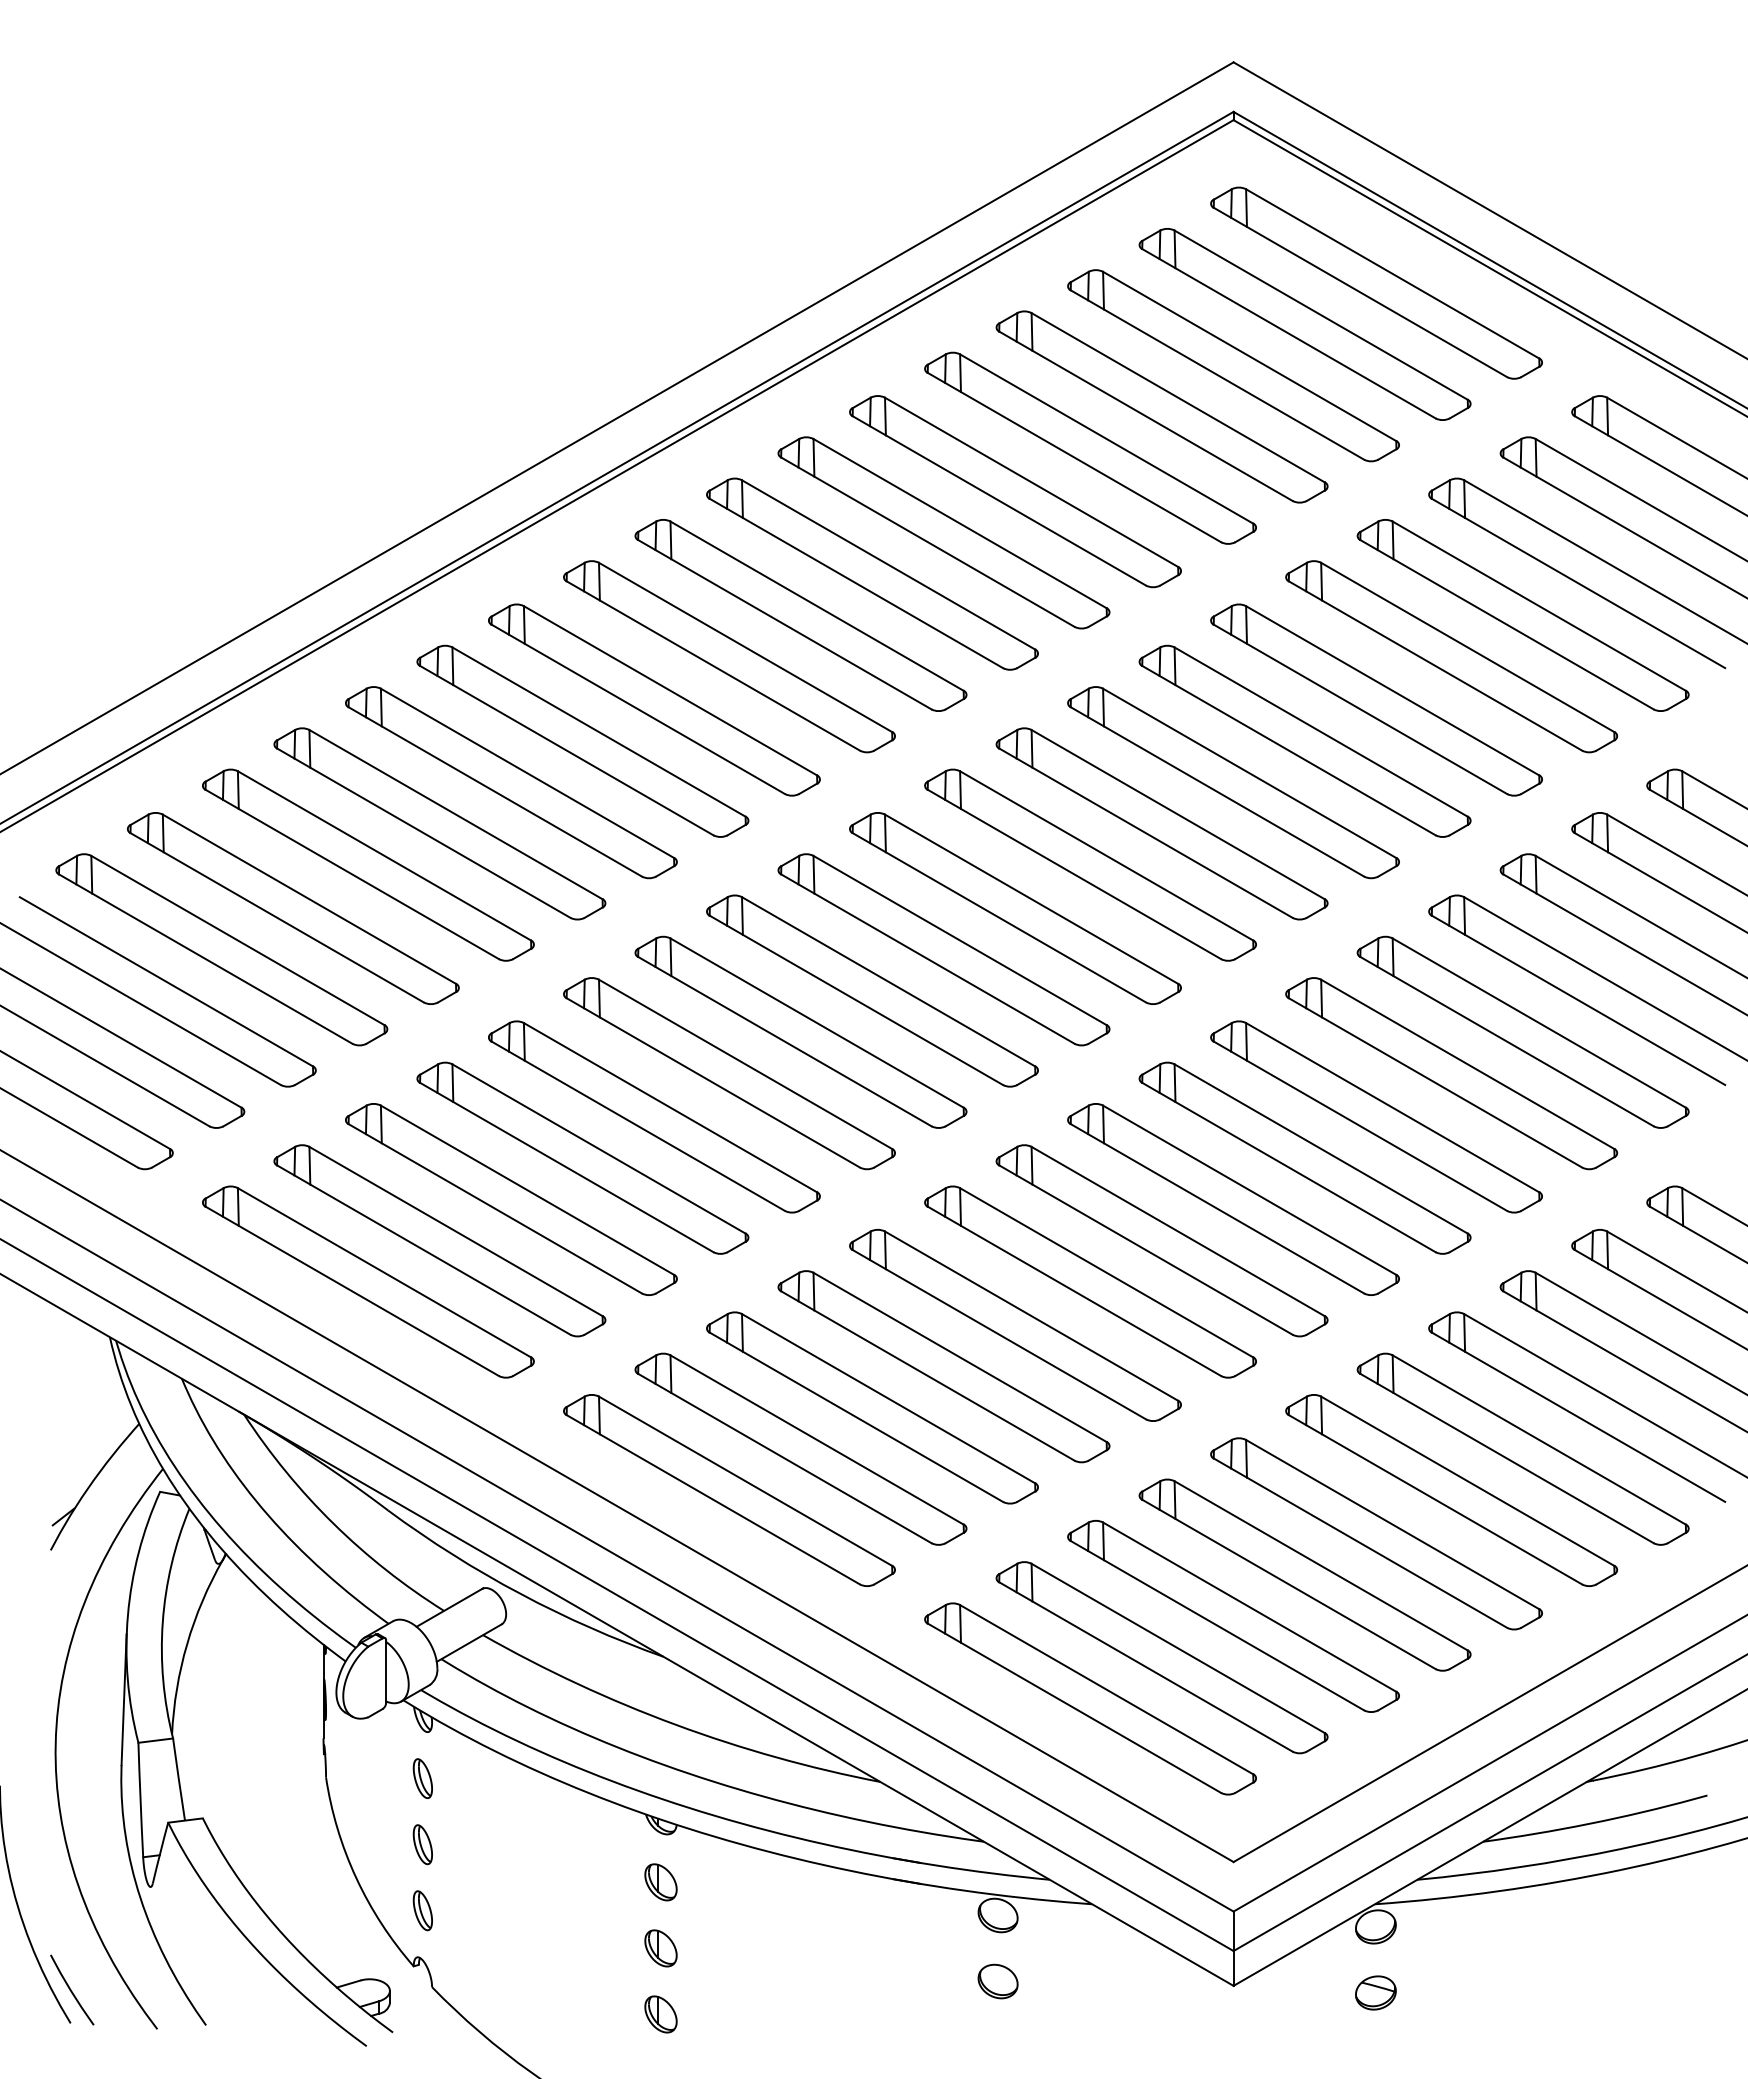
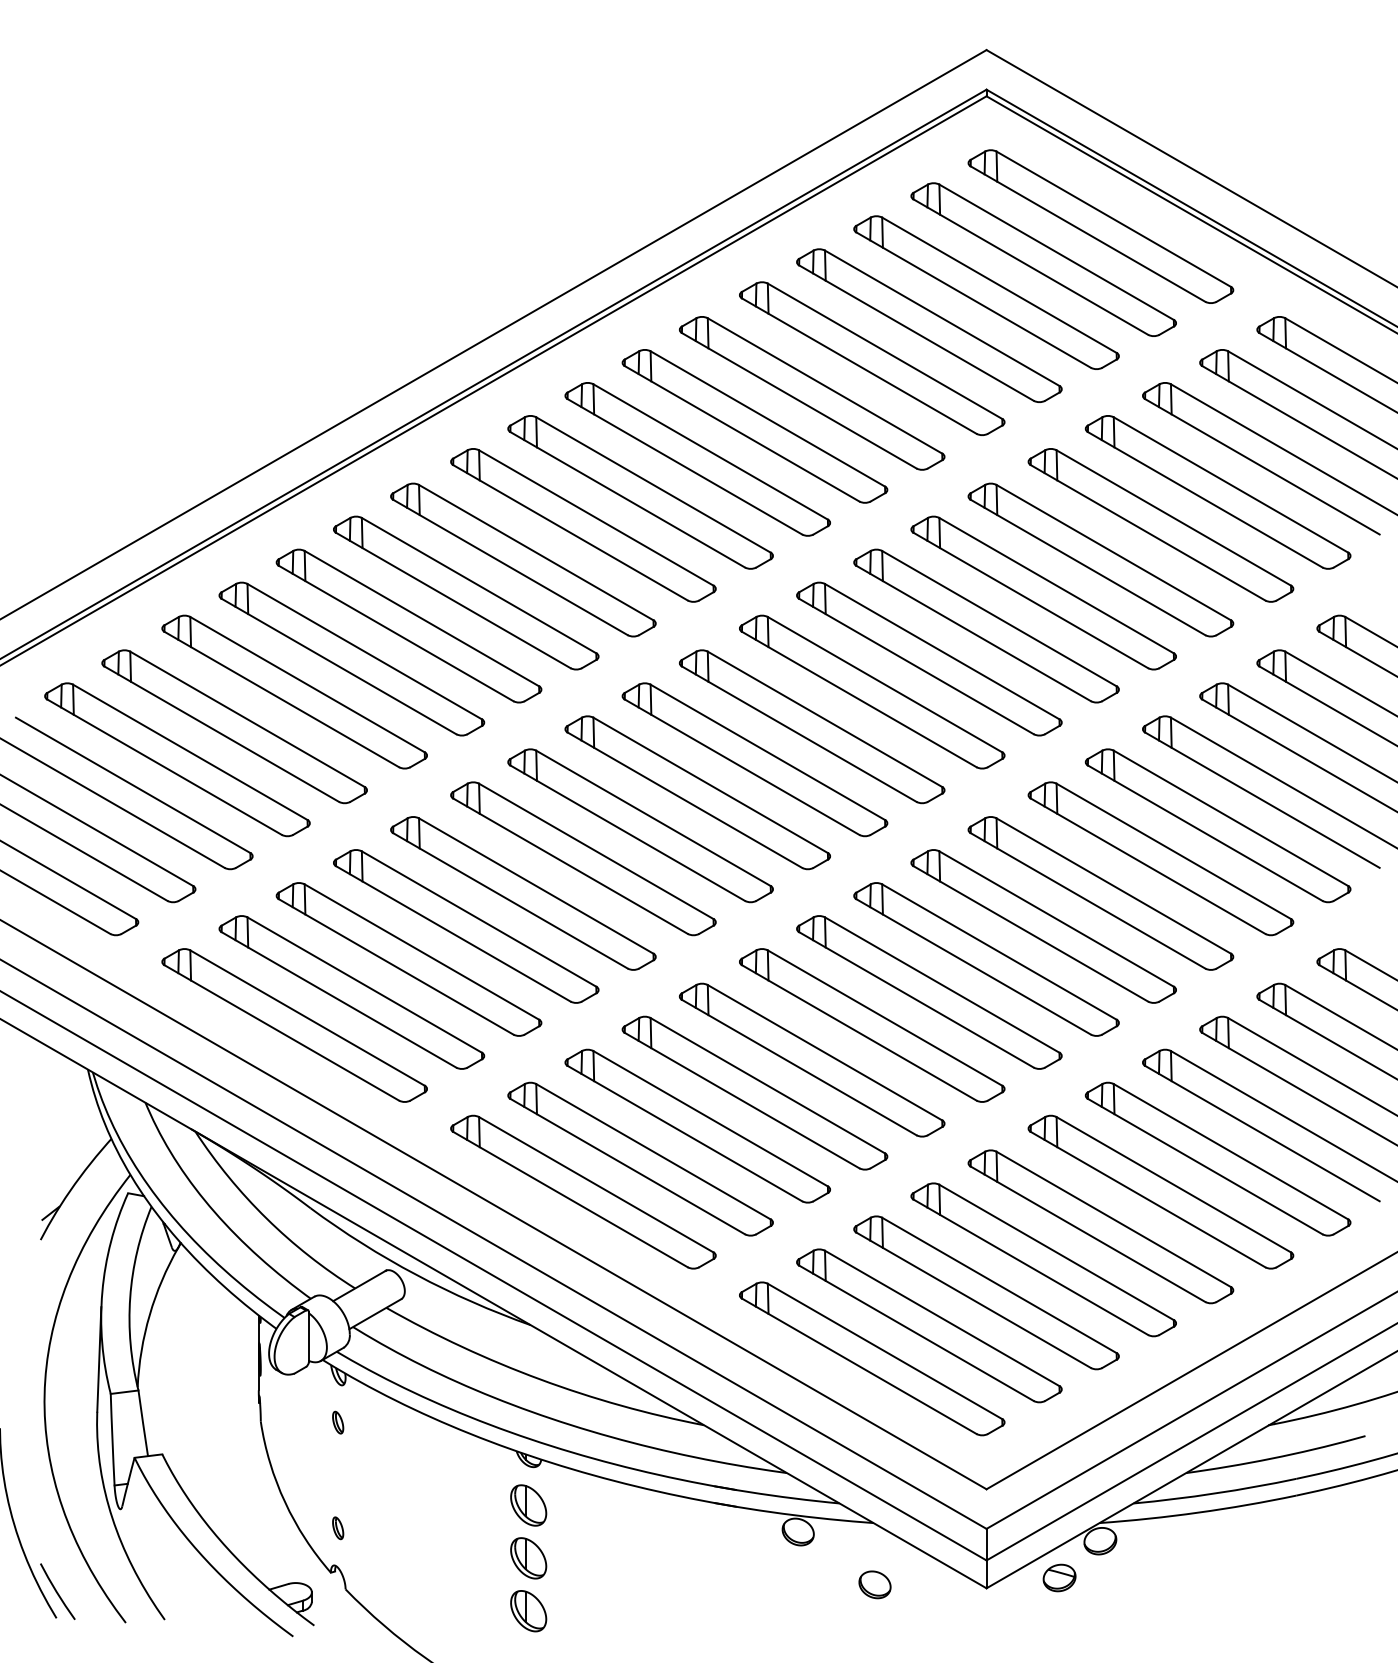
part: (422, 1778) -> (337, 1422), size x0.7
part: (422, 1844) -> (337, 1475), removed
part: (660, 1882) -> (528, 1505), size x1.4
part: (422, 1910) -> (337, 1528), size x0.7
part: (660, 1948) -> (528, 1558), size x1.4
part: (997, 1981) -> (874, 1584), moved
part: (1375, 1992) -> (1059, 1577), moved
part: (660, 2014) -> (528, 1611), size x1.4

